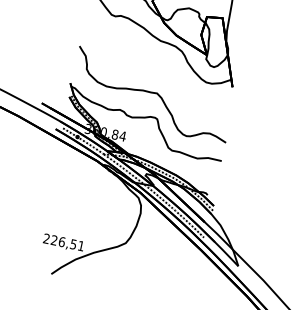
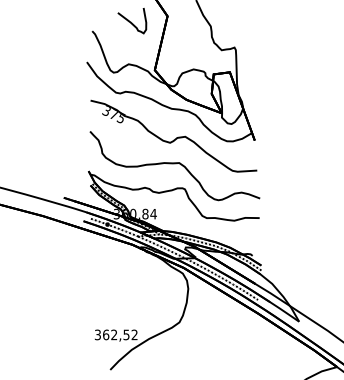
part: (157, 66) -> (173, 135), added
text: (64, 242) -> (116, 334), 226,51 -> 362,52

